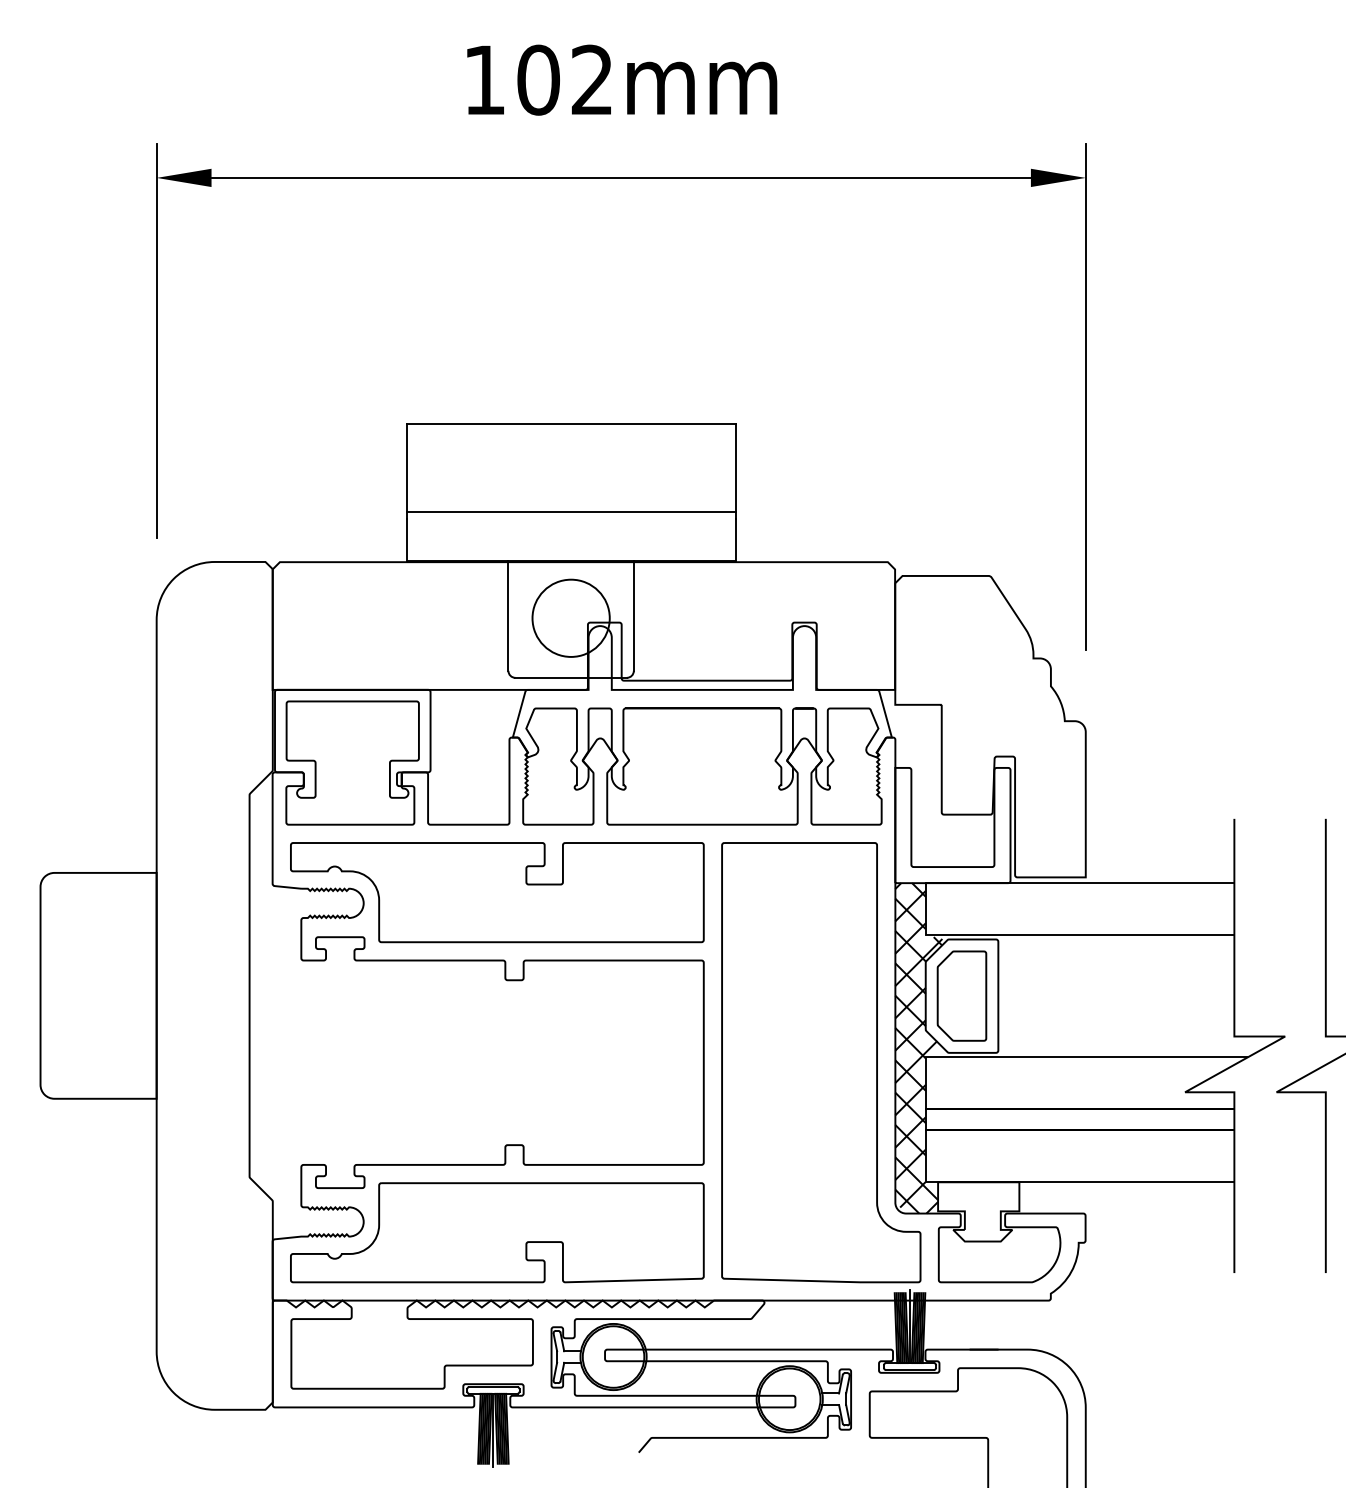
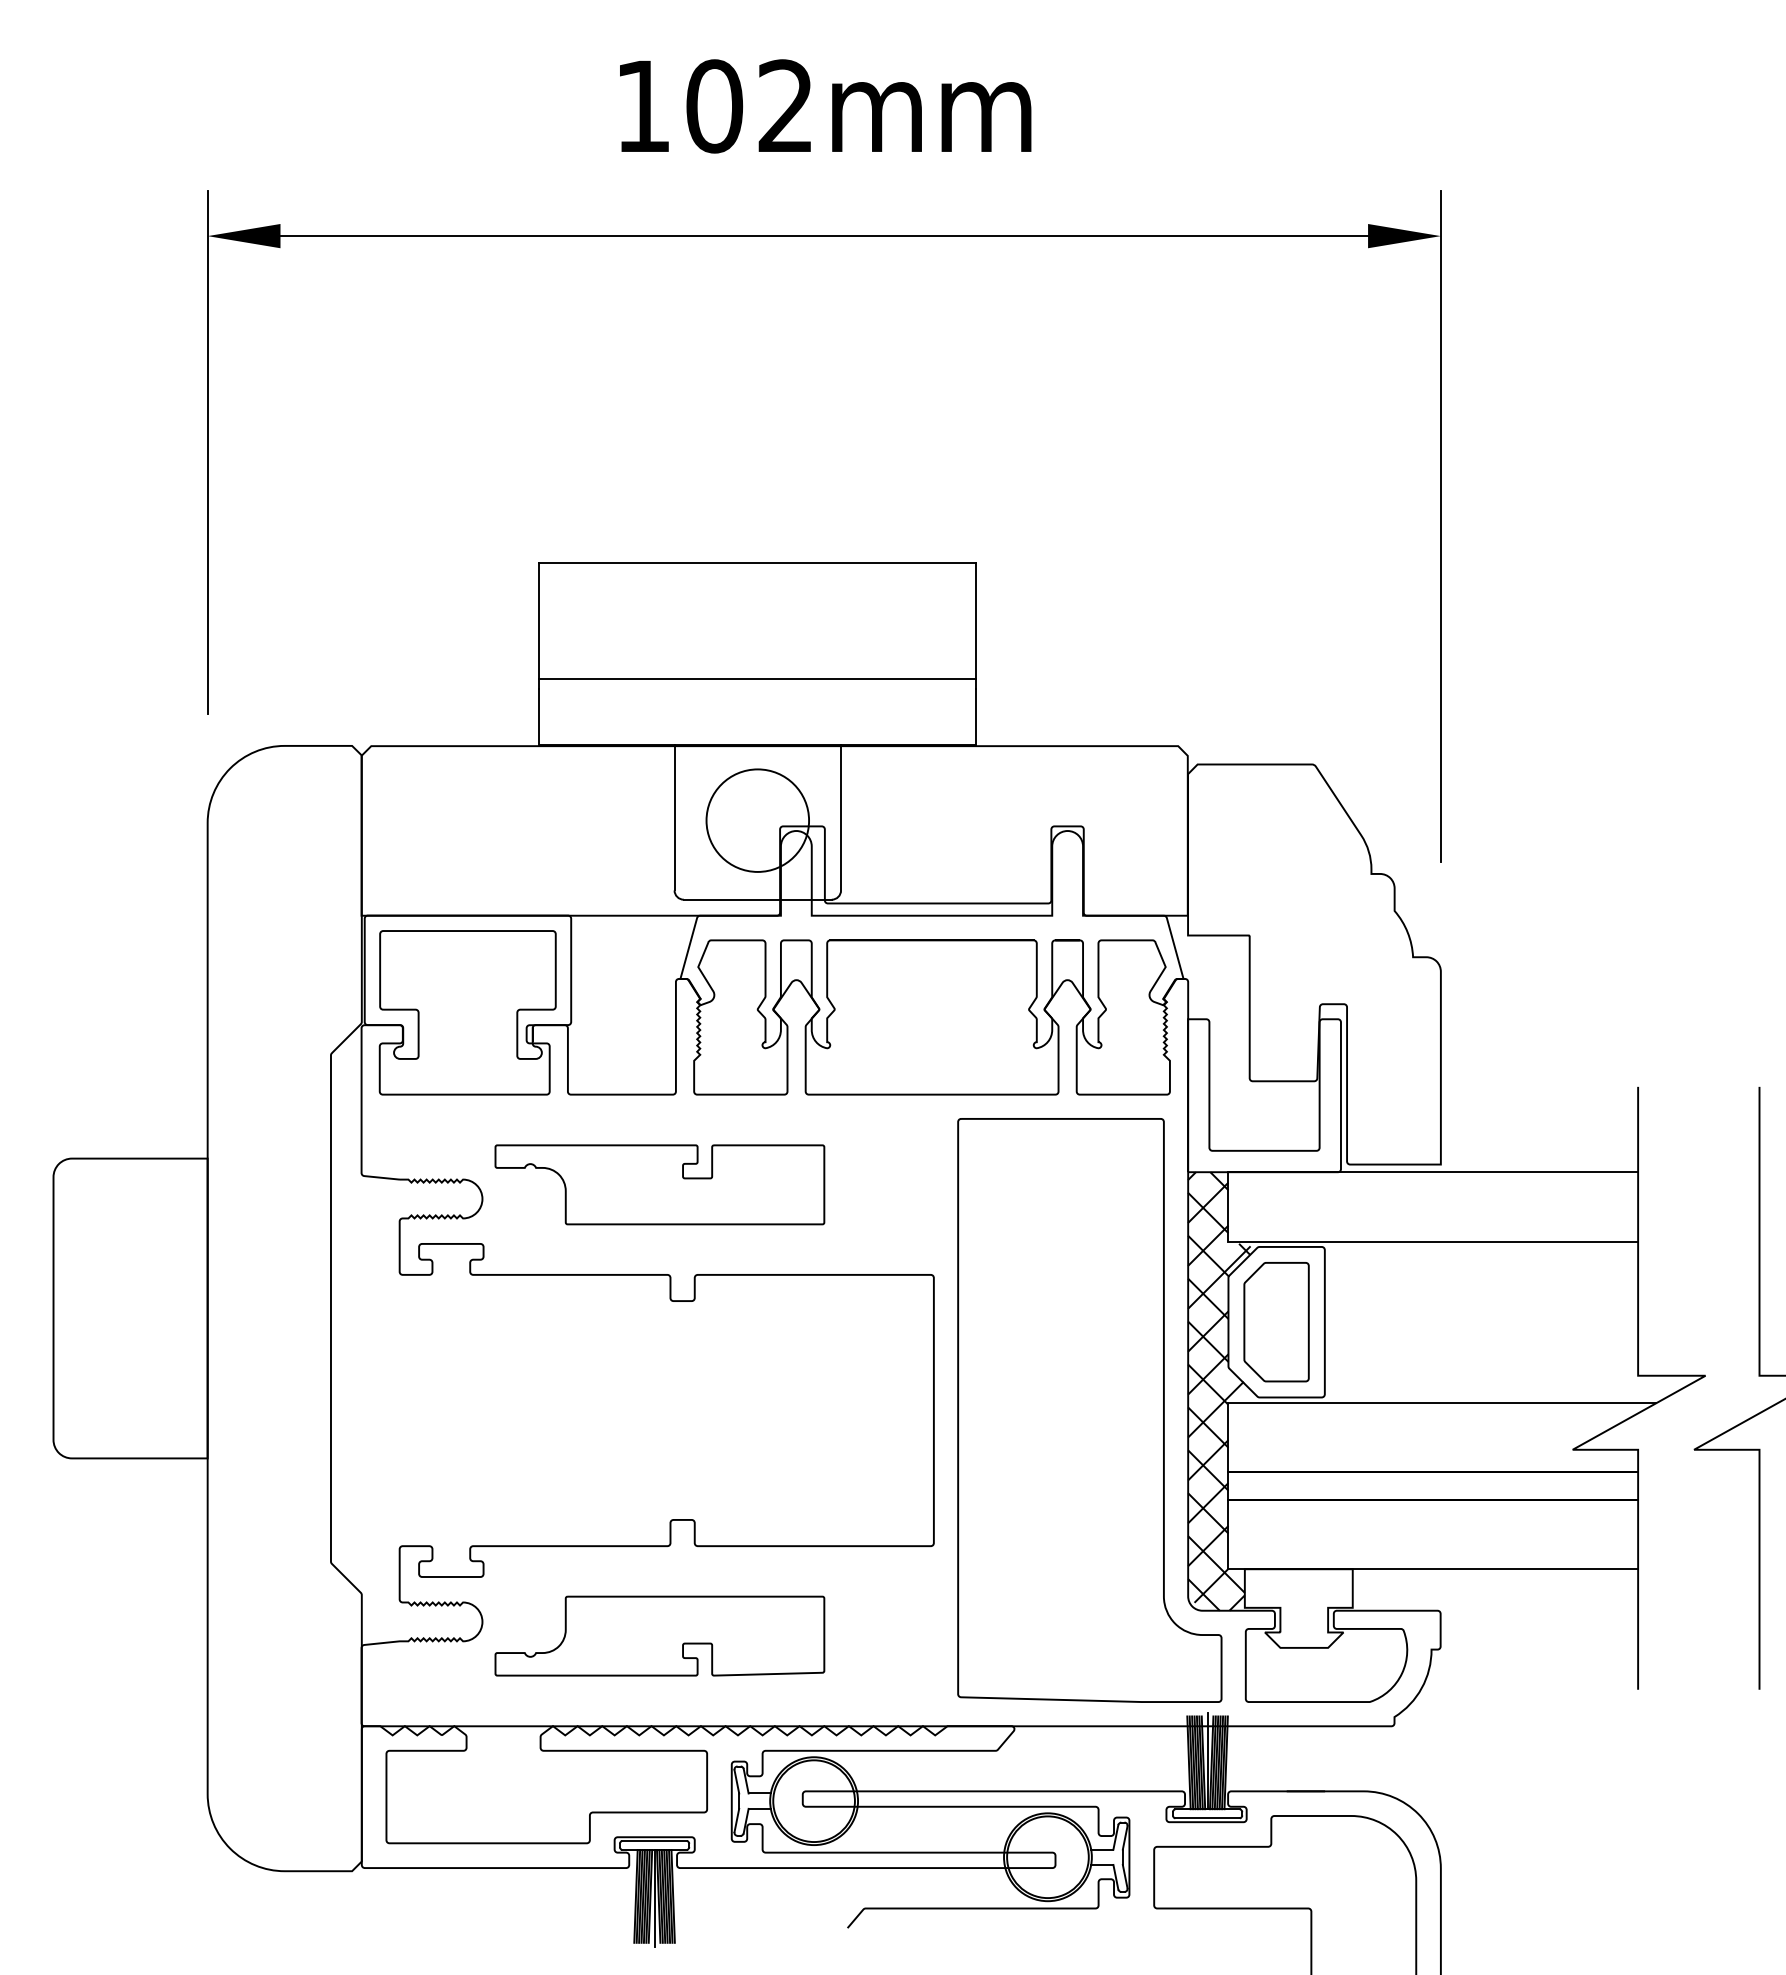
part: (497, 892) -> (659, 1184), size x0.6
part: (497, 1232) -> (659, 1635), size x0.6

